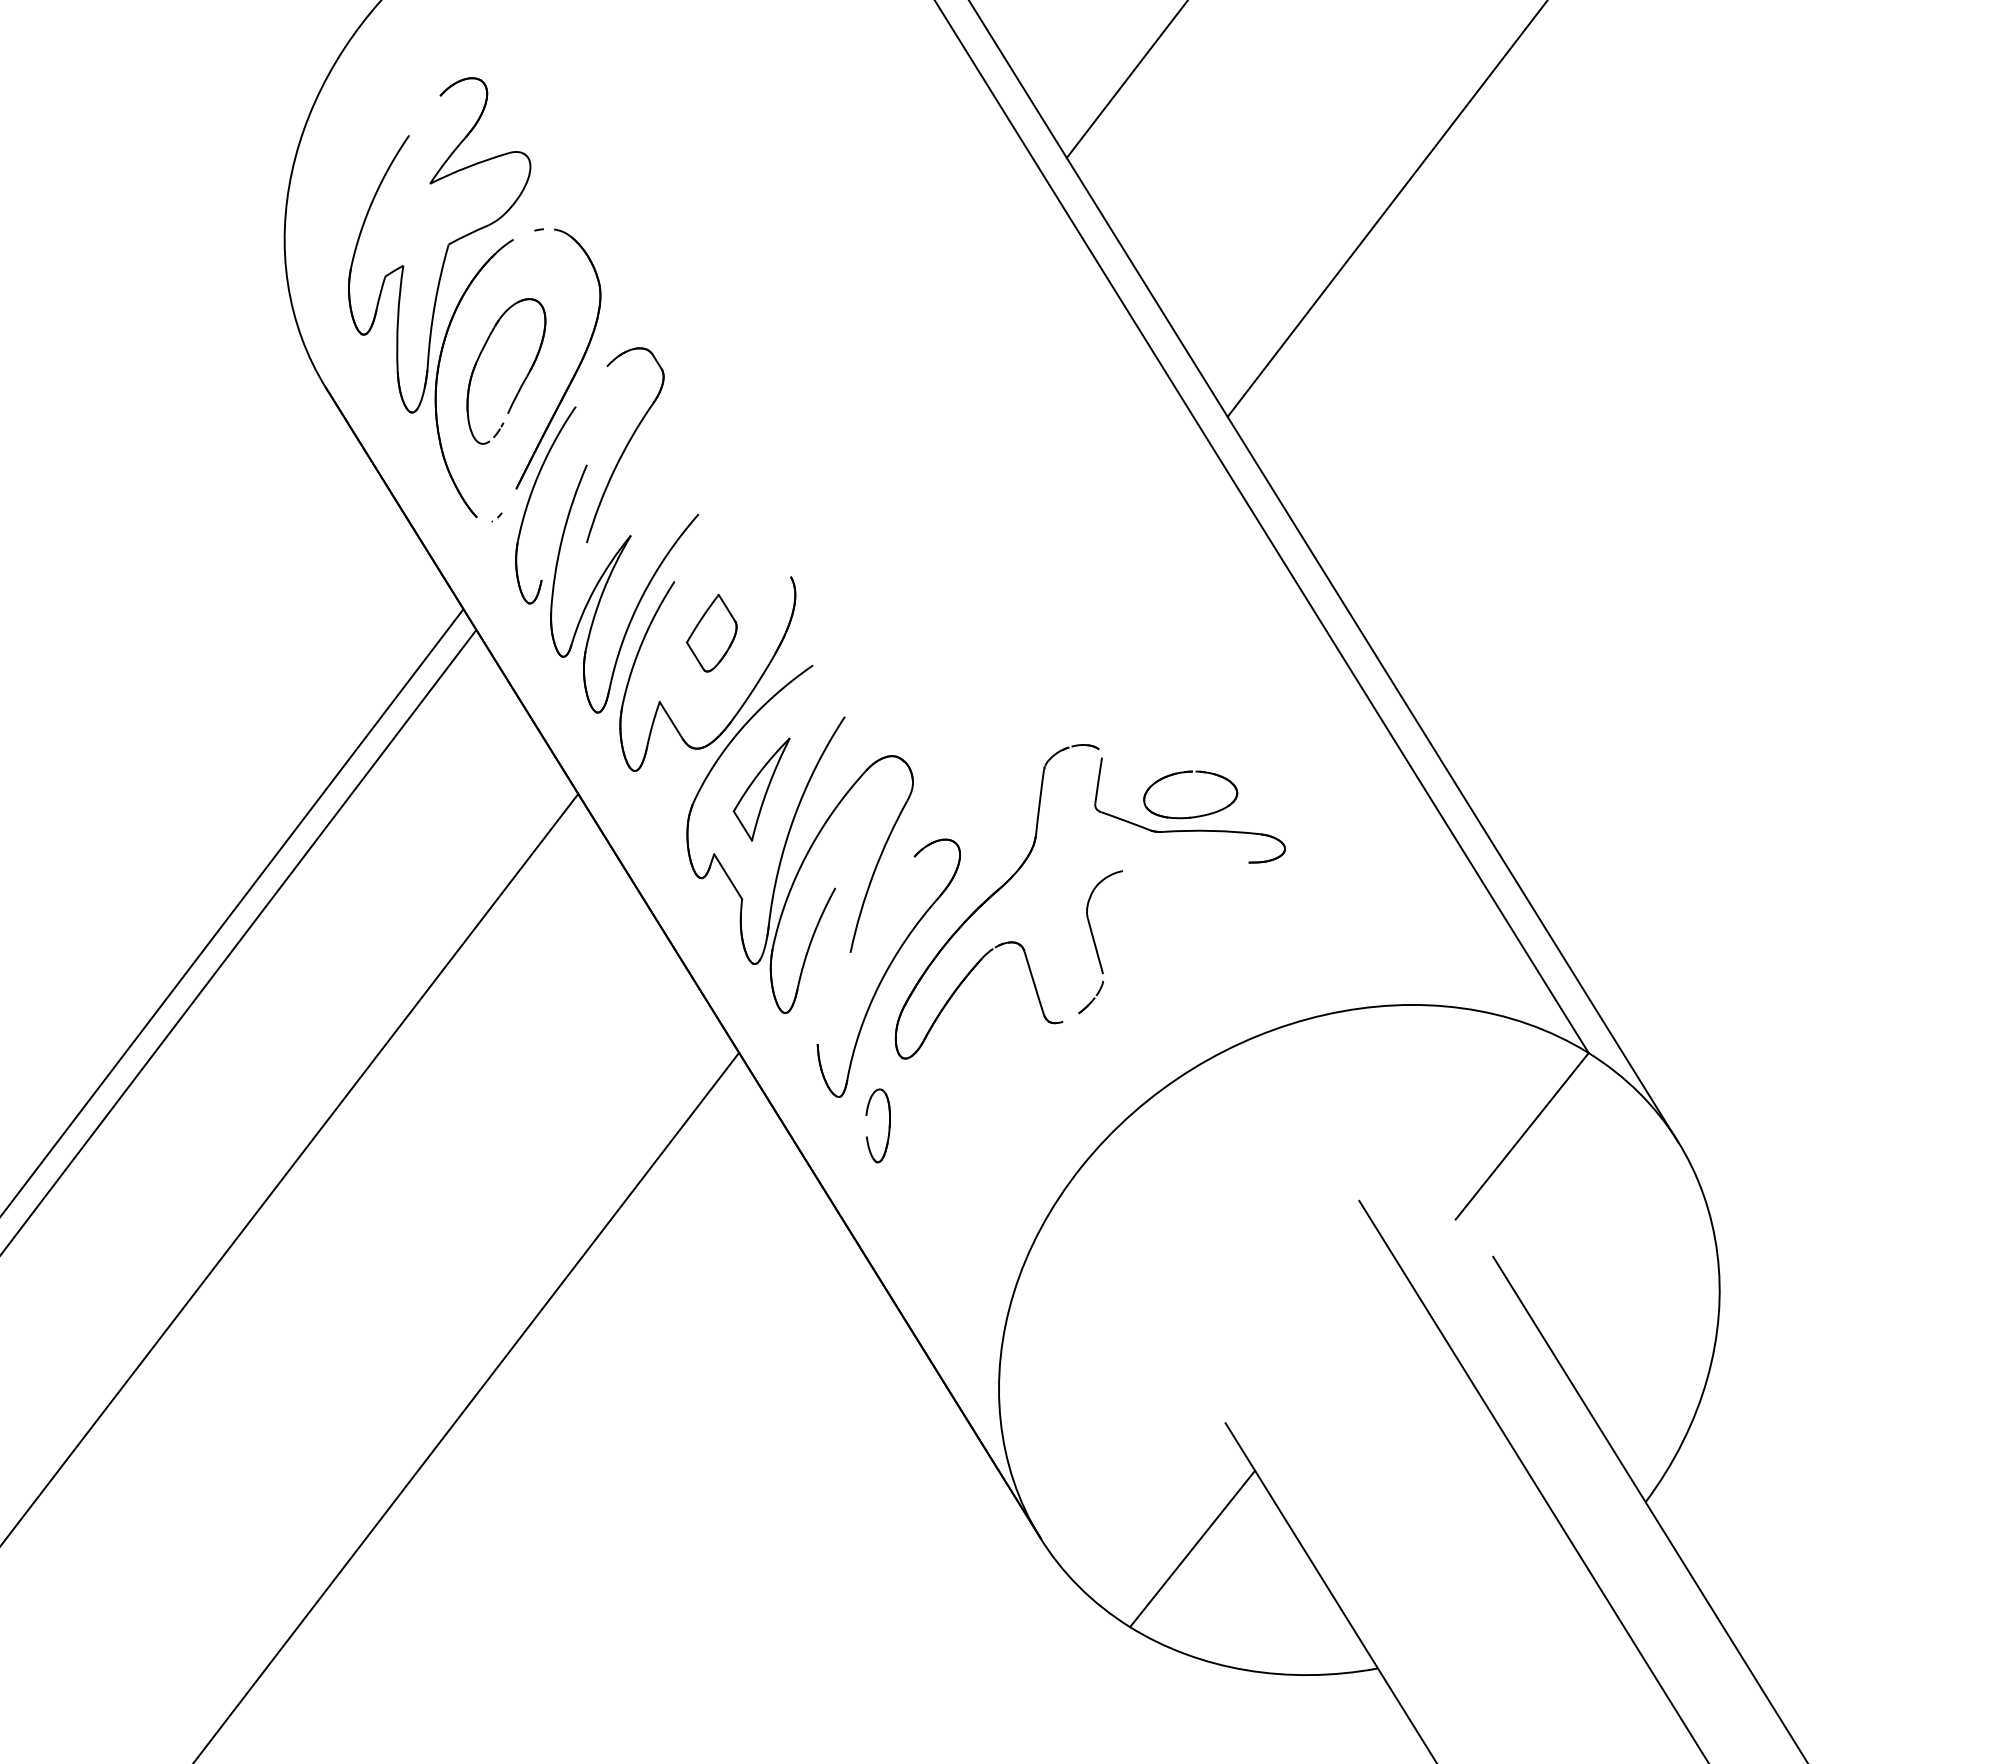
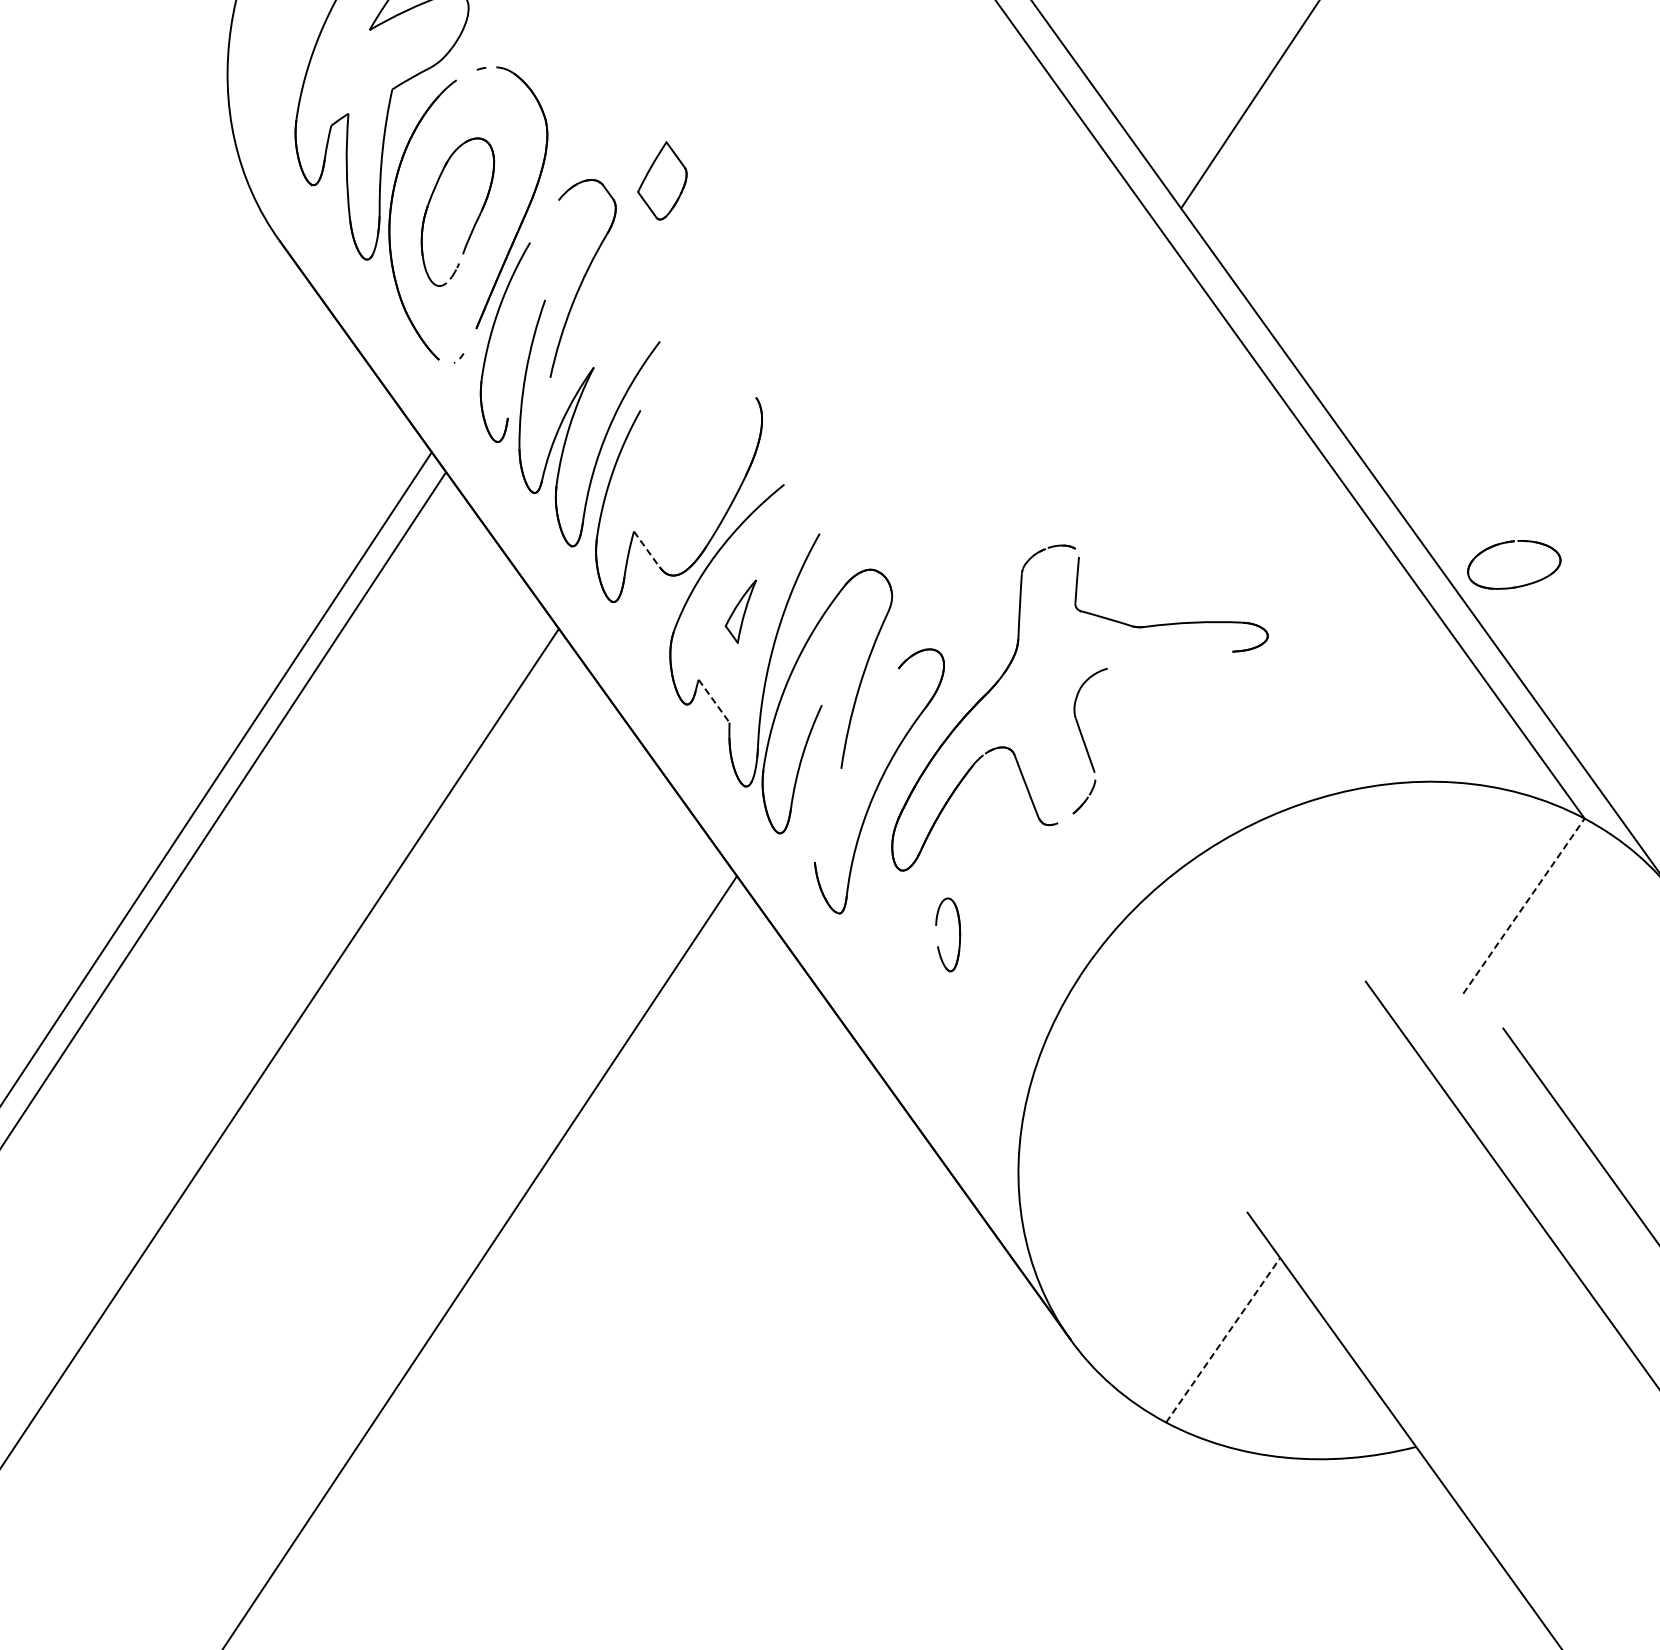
part: (711, 632) -> (661, 180), moved
line: (671, 720) -> (646, 549), solid -> dashed
part: (1184, 773) -> (1506, 543), moved
part: (761, 789) -> (741, 611), size x0.6
line: (728, 877) -> (714, 701), solid -> dashed
part: (888, 1125) -> (958, 933), moved
line: (1522, 1136) -> (1524, 906), solid -> dashed
line: (1192, 1548) -> (1223, 1339), solid -> dashed

